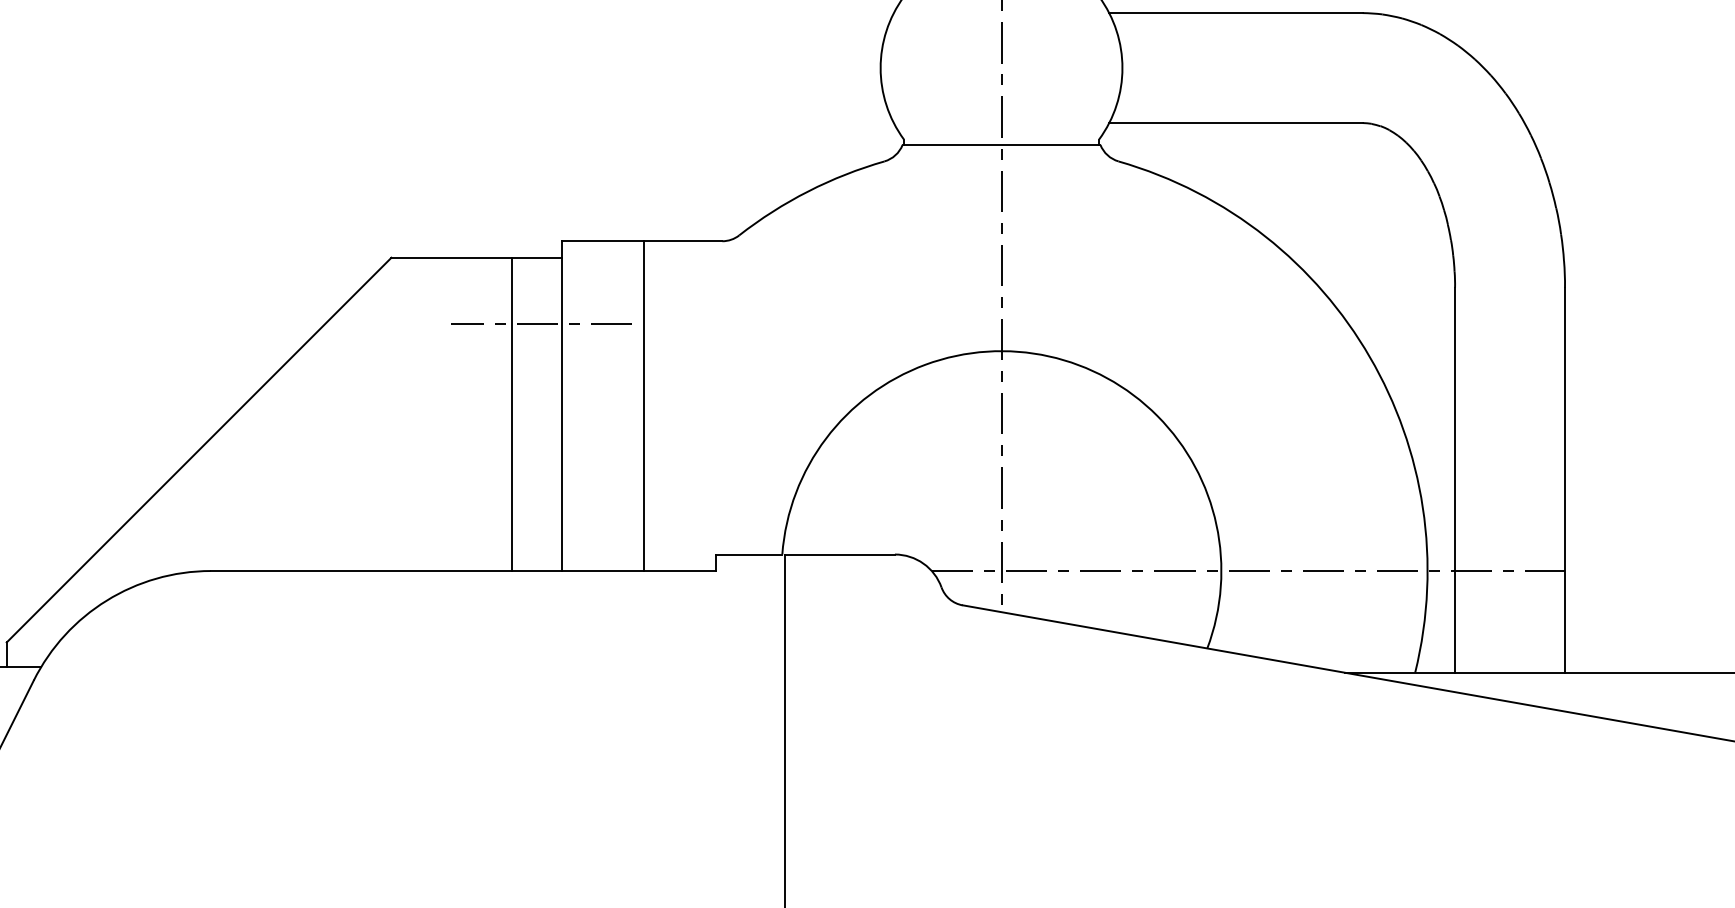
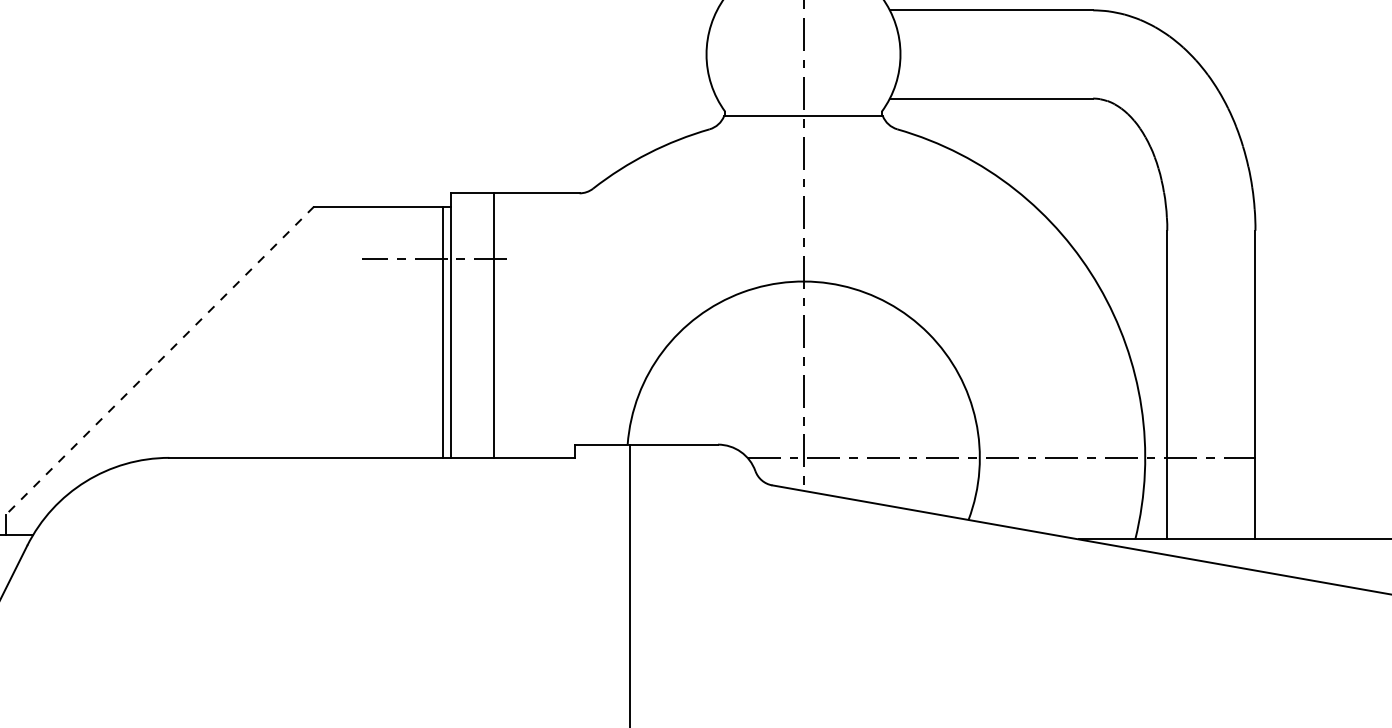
line: (644, 406) -> (493, 325), moved
line: (512, 414) -> (443, 332), moved
line: (198, 450) -> (159, 361), solid -> dashed

